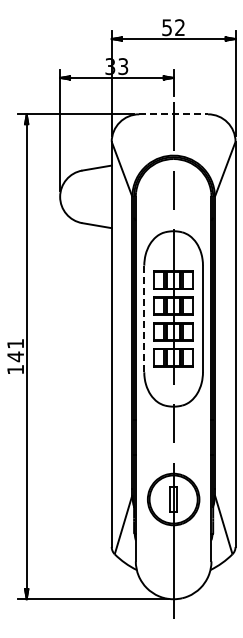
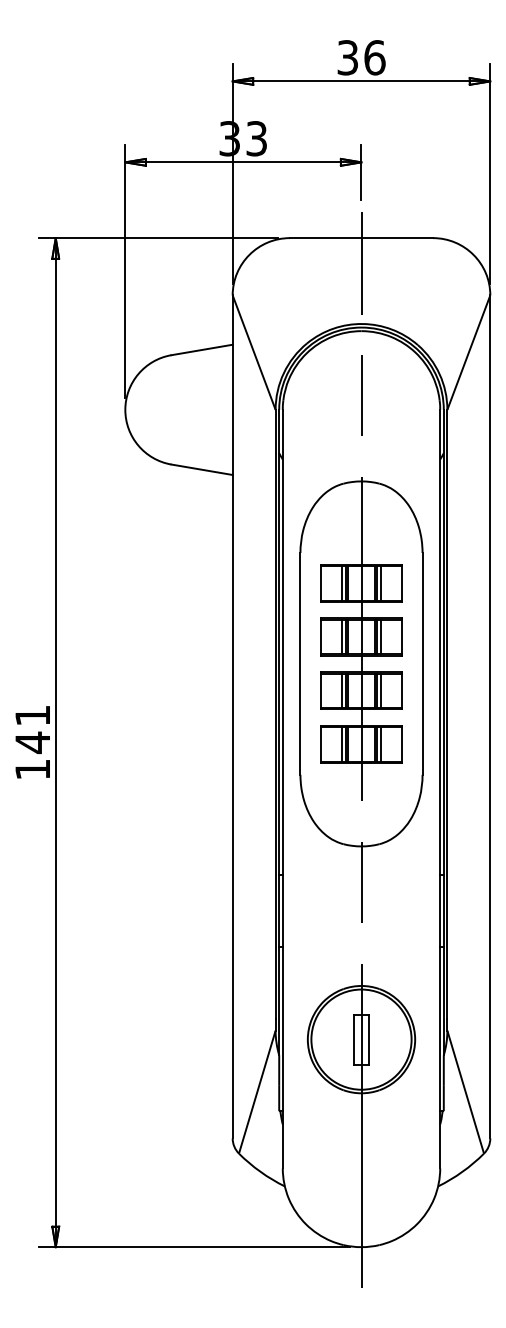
text: (173, 27) -> (361, 57), 52 -> 36
line: (174, 114) -> (363, 238), dashed -> solid
line: (144, 318) -> (300, 662), dashed -> solid

